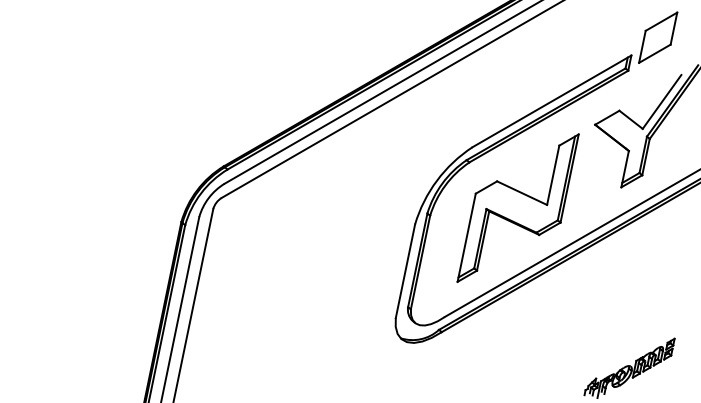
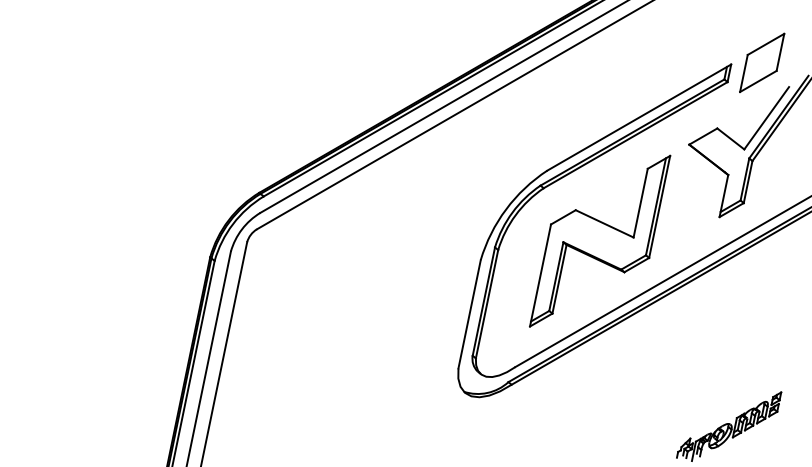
part: (658, 37) -> (762, 62), moved

